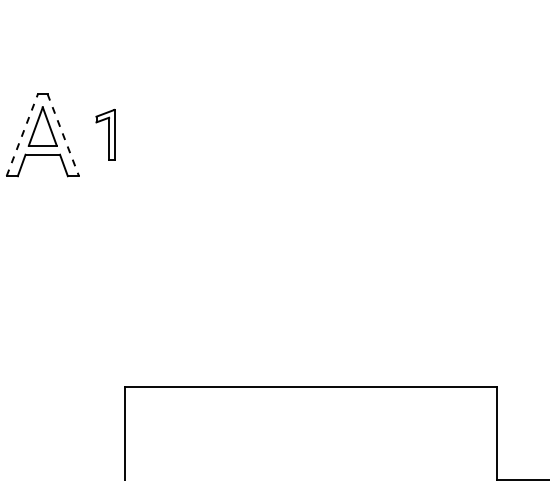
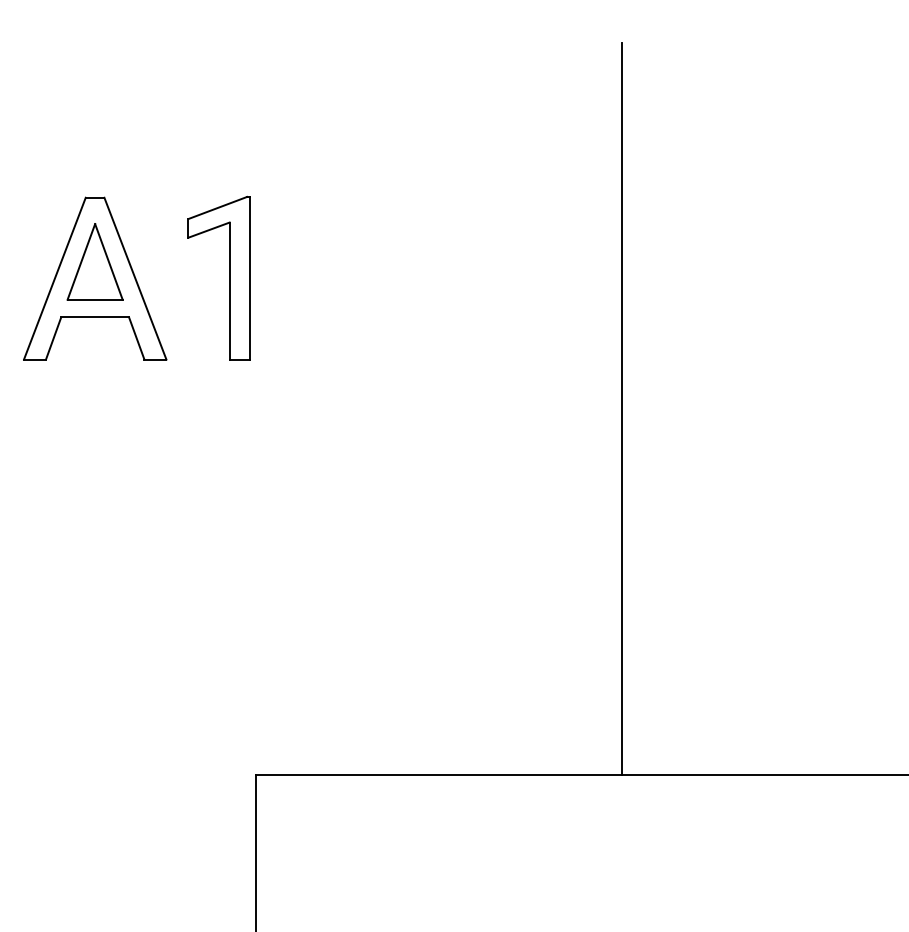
line: (22, 134) -> (55, 277), dashed -> solid
part: (105, 134) -> (218, 277), size x1.67
line: (63, 135) -> (135, 279), dashed -> solid
line: (310, 201) -> (621, 409), added

